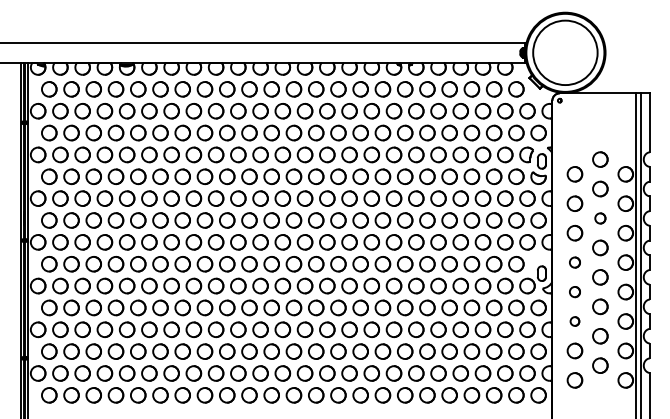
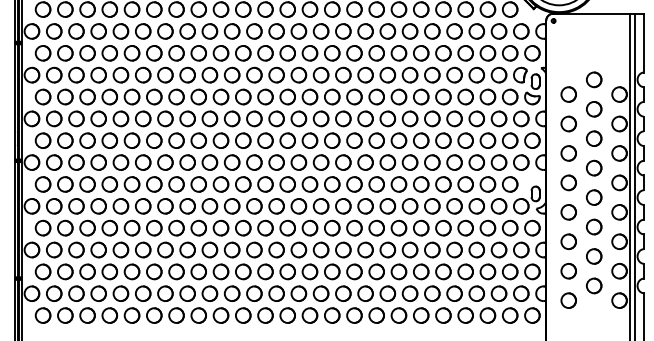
circle: (600, 218) -> (594, 138), size x1.43
part: (574, 262) -> (568, 182), size x1.43
part: (574, 291) -> (568, 211), size x1.43
part: (574, 321) -> (568, 241), size x1.67

